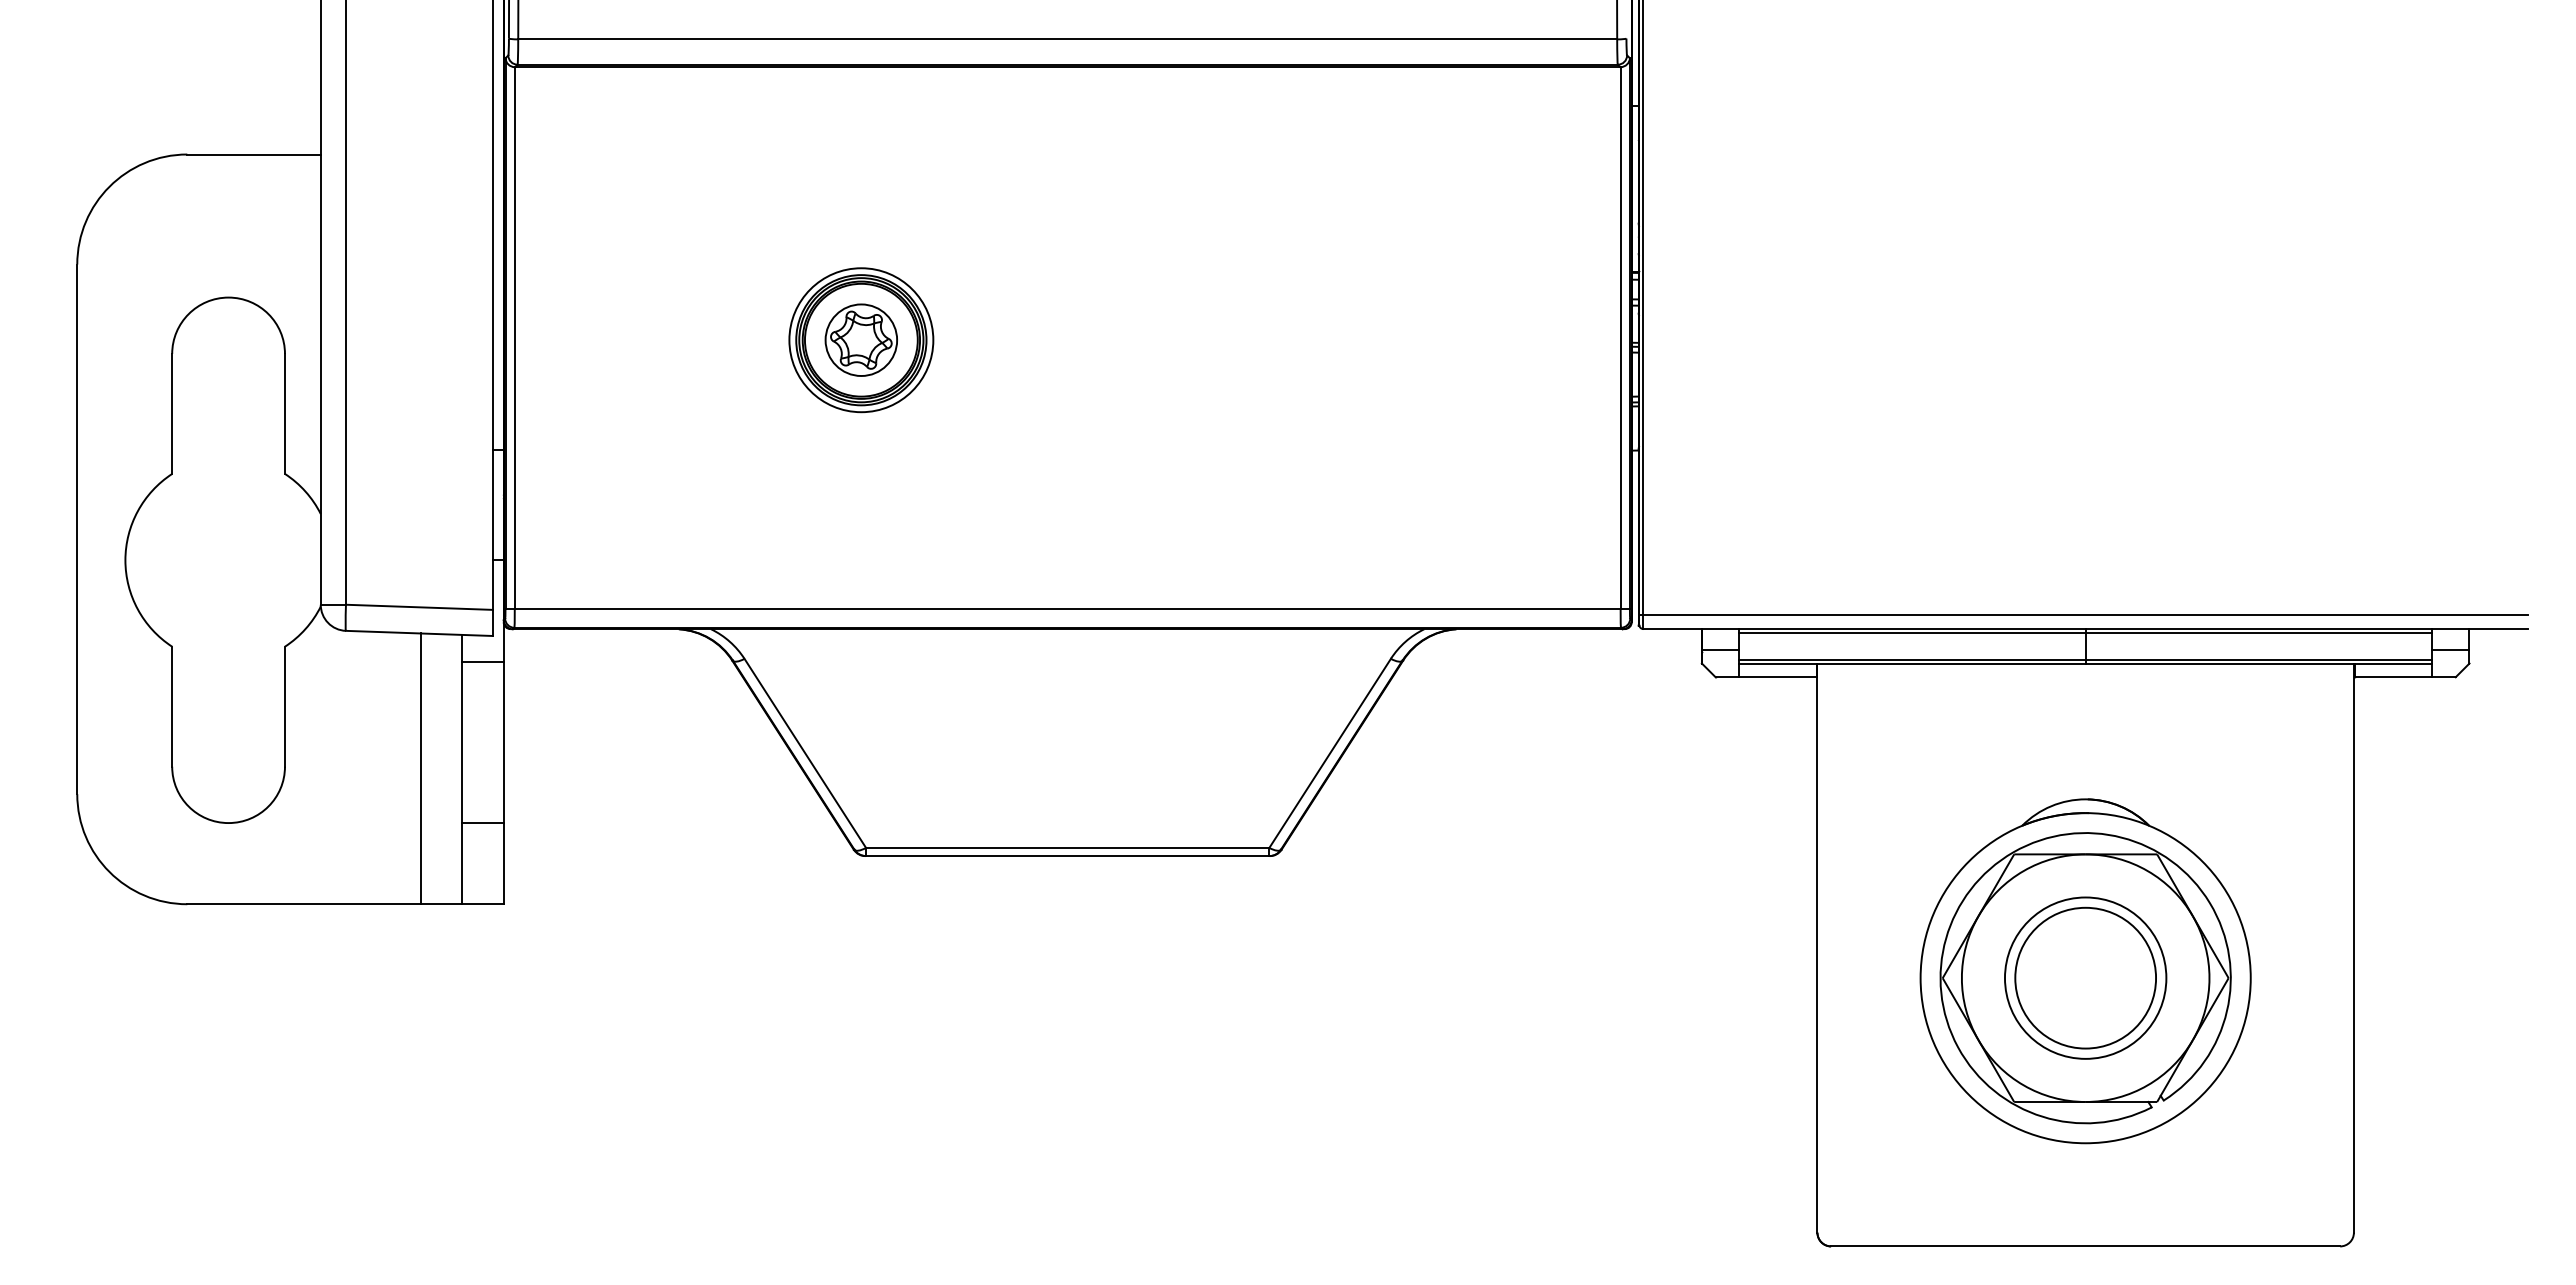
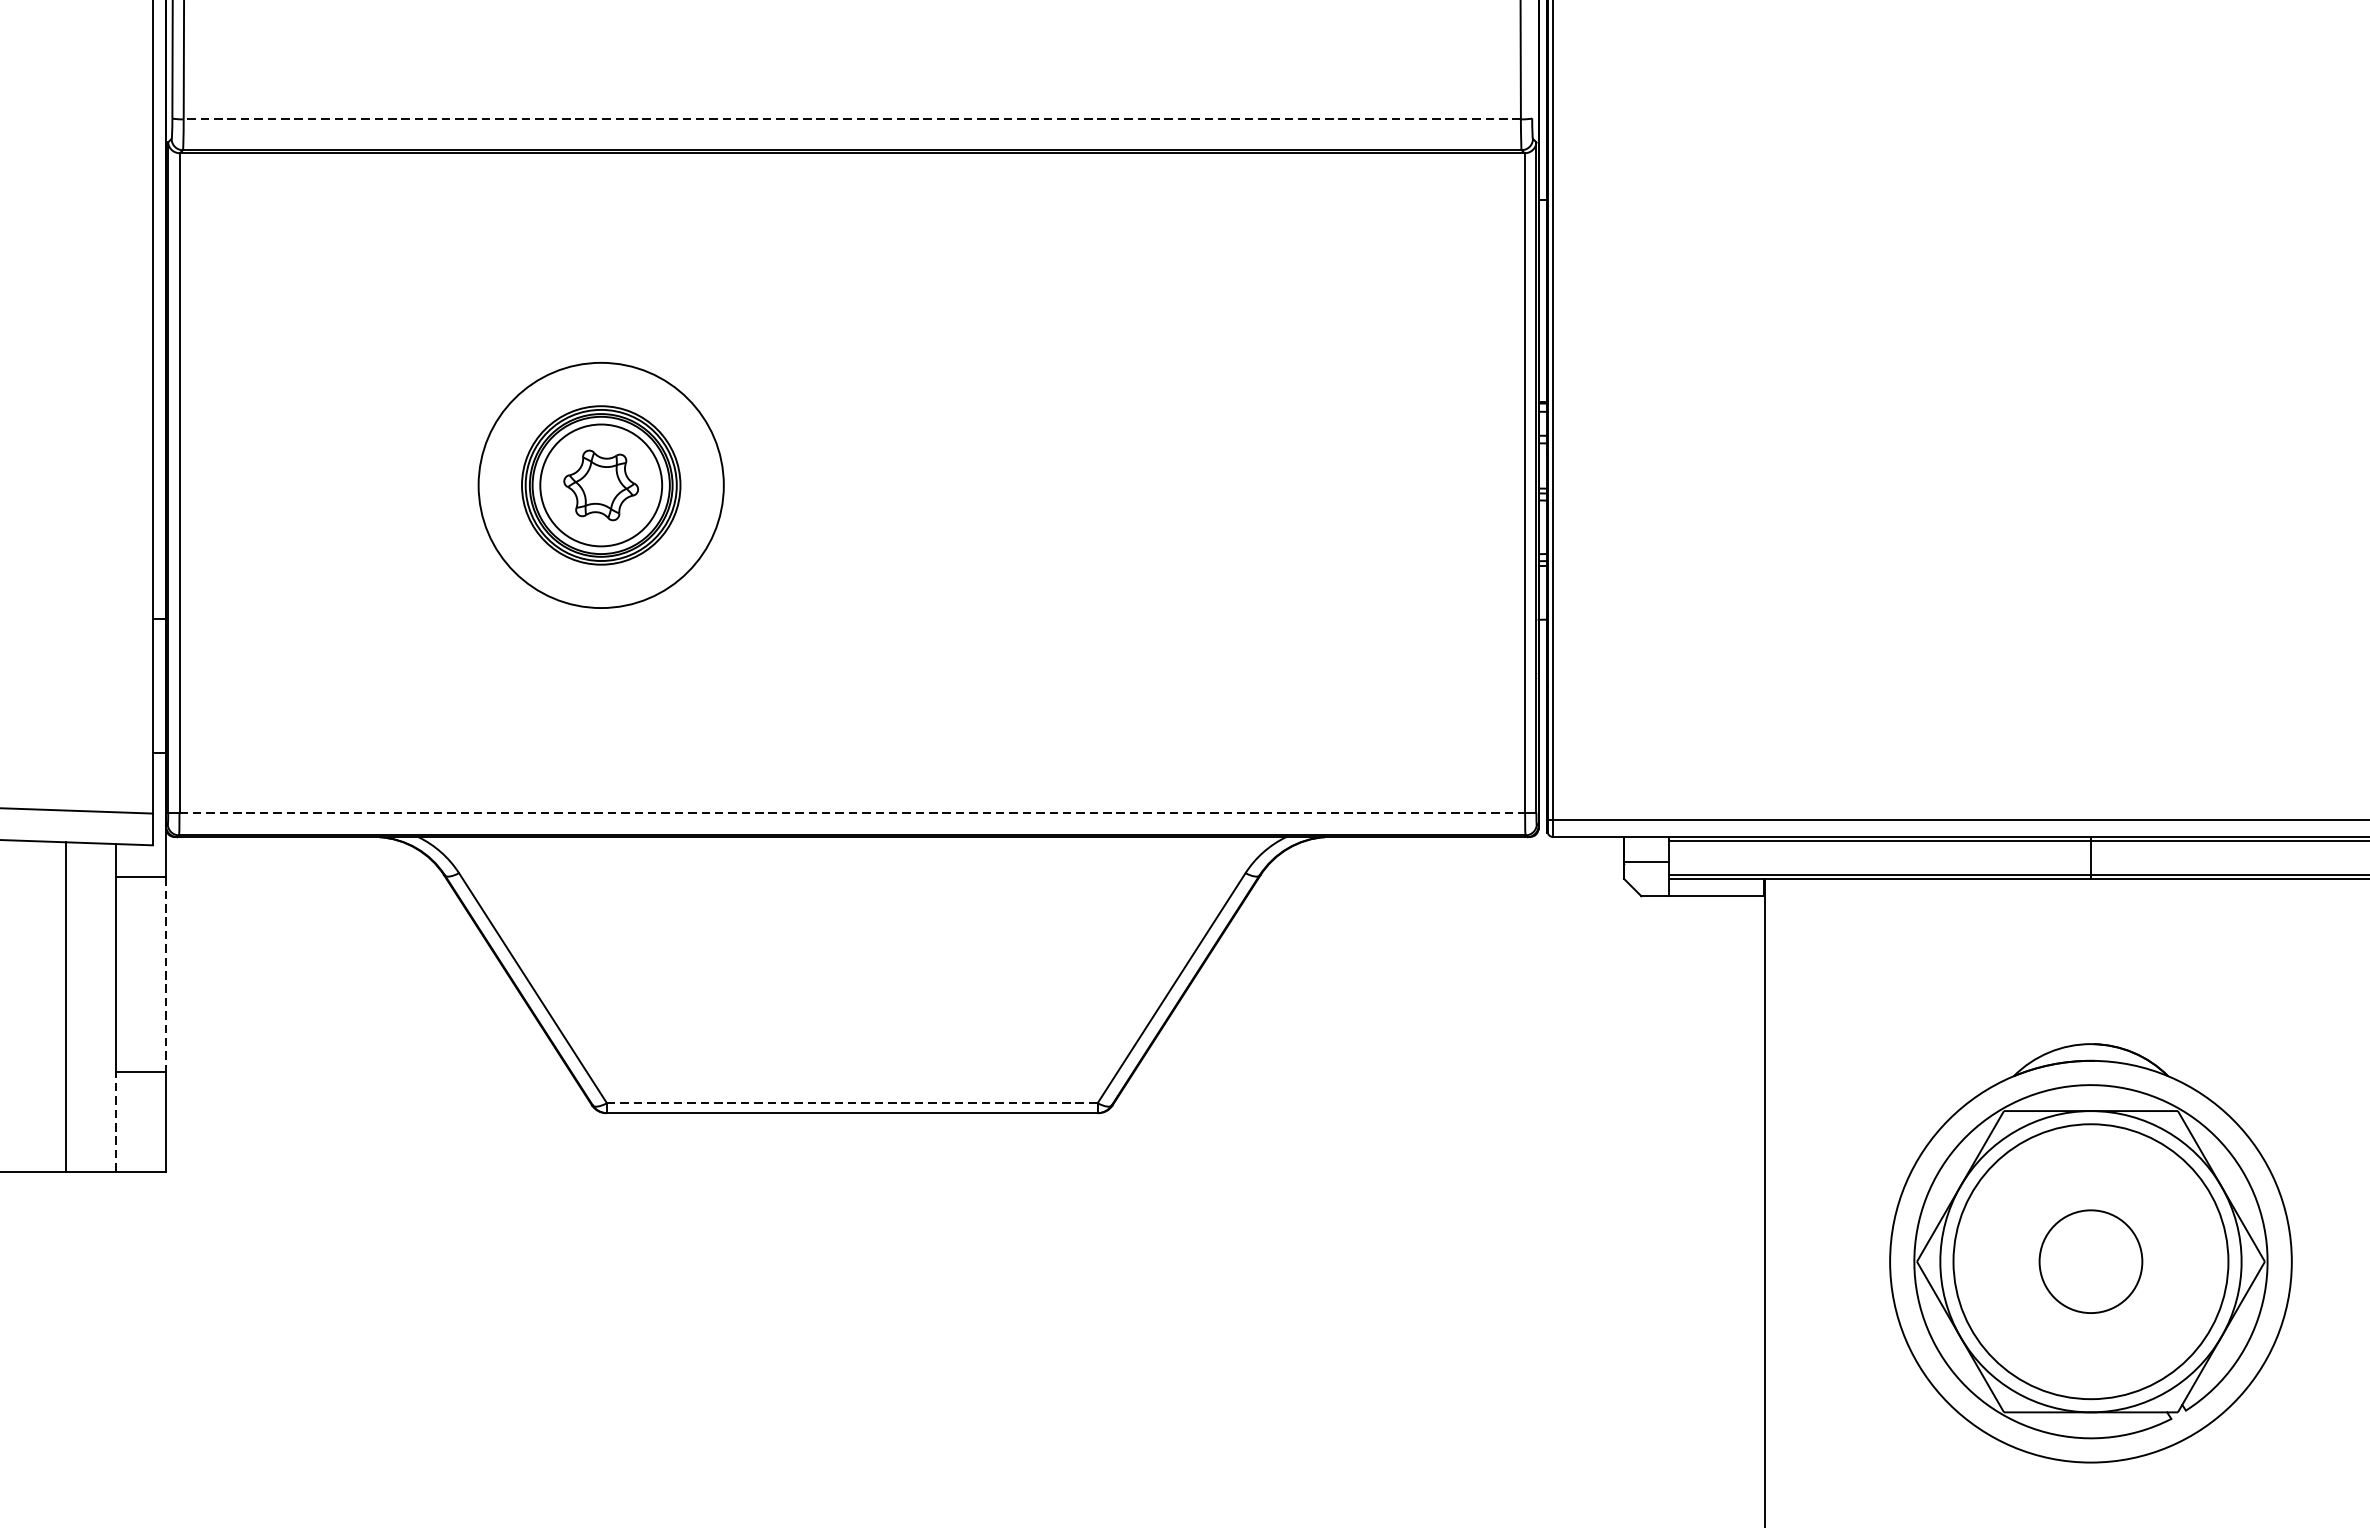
line: (1067, 39) -> (852, 119), solid -> dashed
circle: (861, 340) -> (601, 485), size x1.4
circle: (861, 340) -> (601, 485), size x1.4
line: (1067, 609) -> (852, 813), solid -> dashed
line: (503, 742) -> (165, 974), solid -> dashed
line: (1067, 847) -> (852, 1102), solid -> dashed
line: (462, 863) -> (115, 1122), solid -> dashed
circle: (2085, 977) -> (2090, 1260), size x0.6
circle: (2085, 977) -> (2090, 1260), size x1.4

